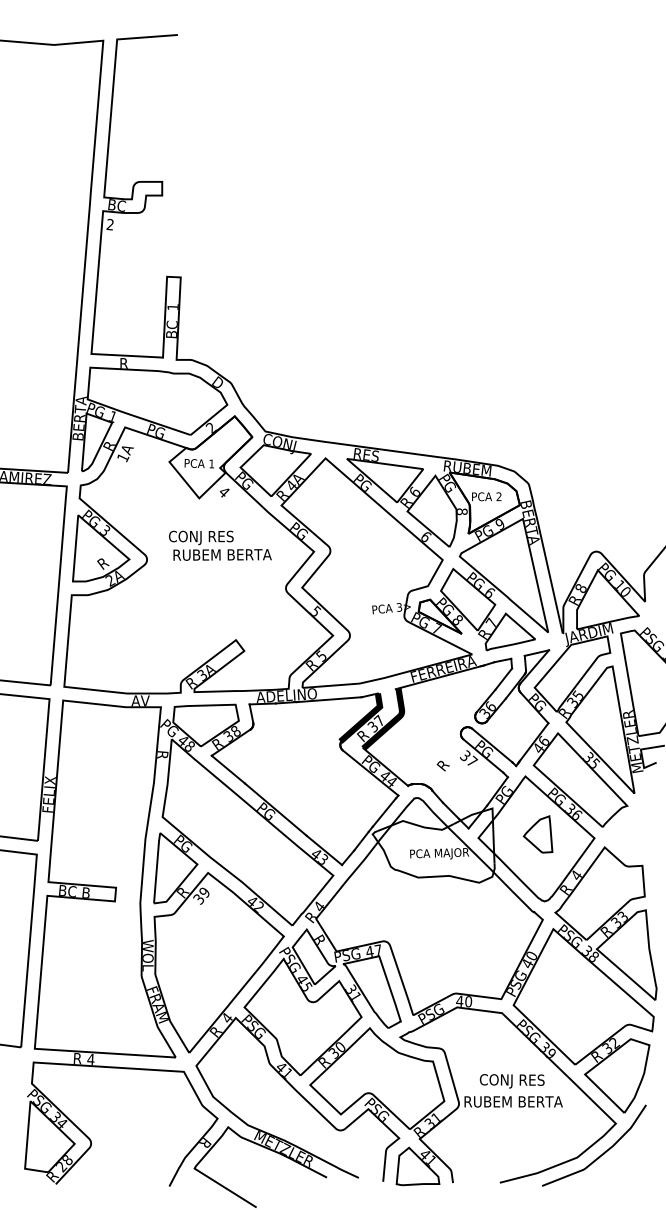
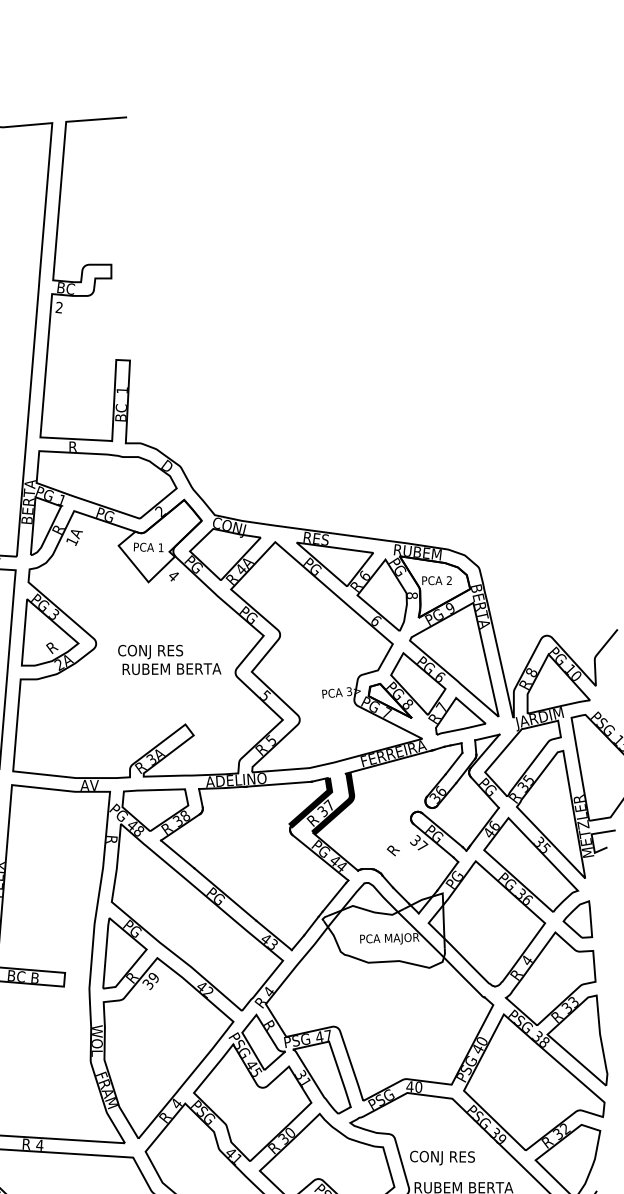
text: (220, 545) -> (169, 659), moved
part: (538, 834) -> (578, 919), moved
text: (511, 1081) -> (441, 1158), moved

